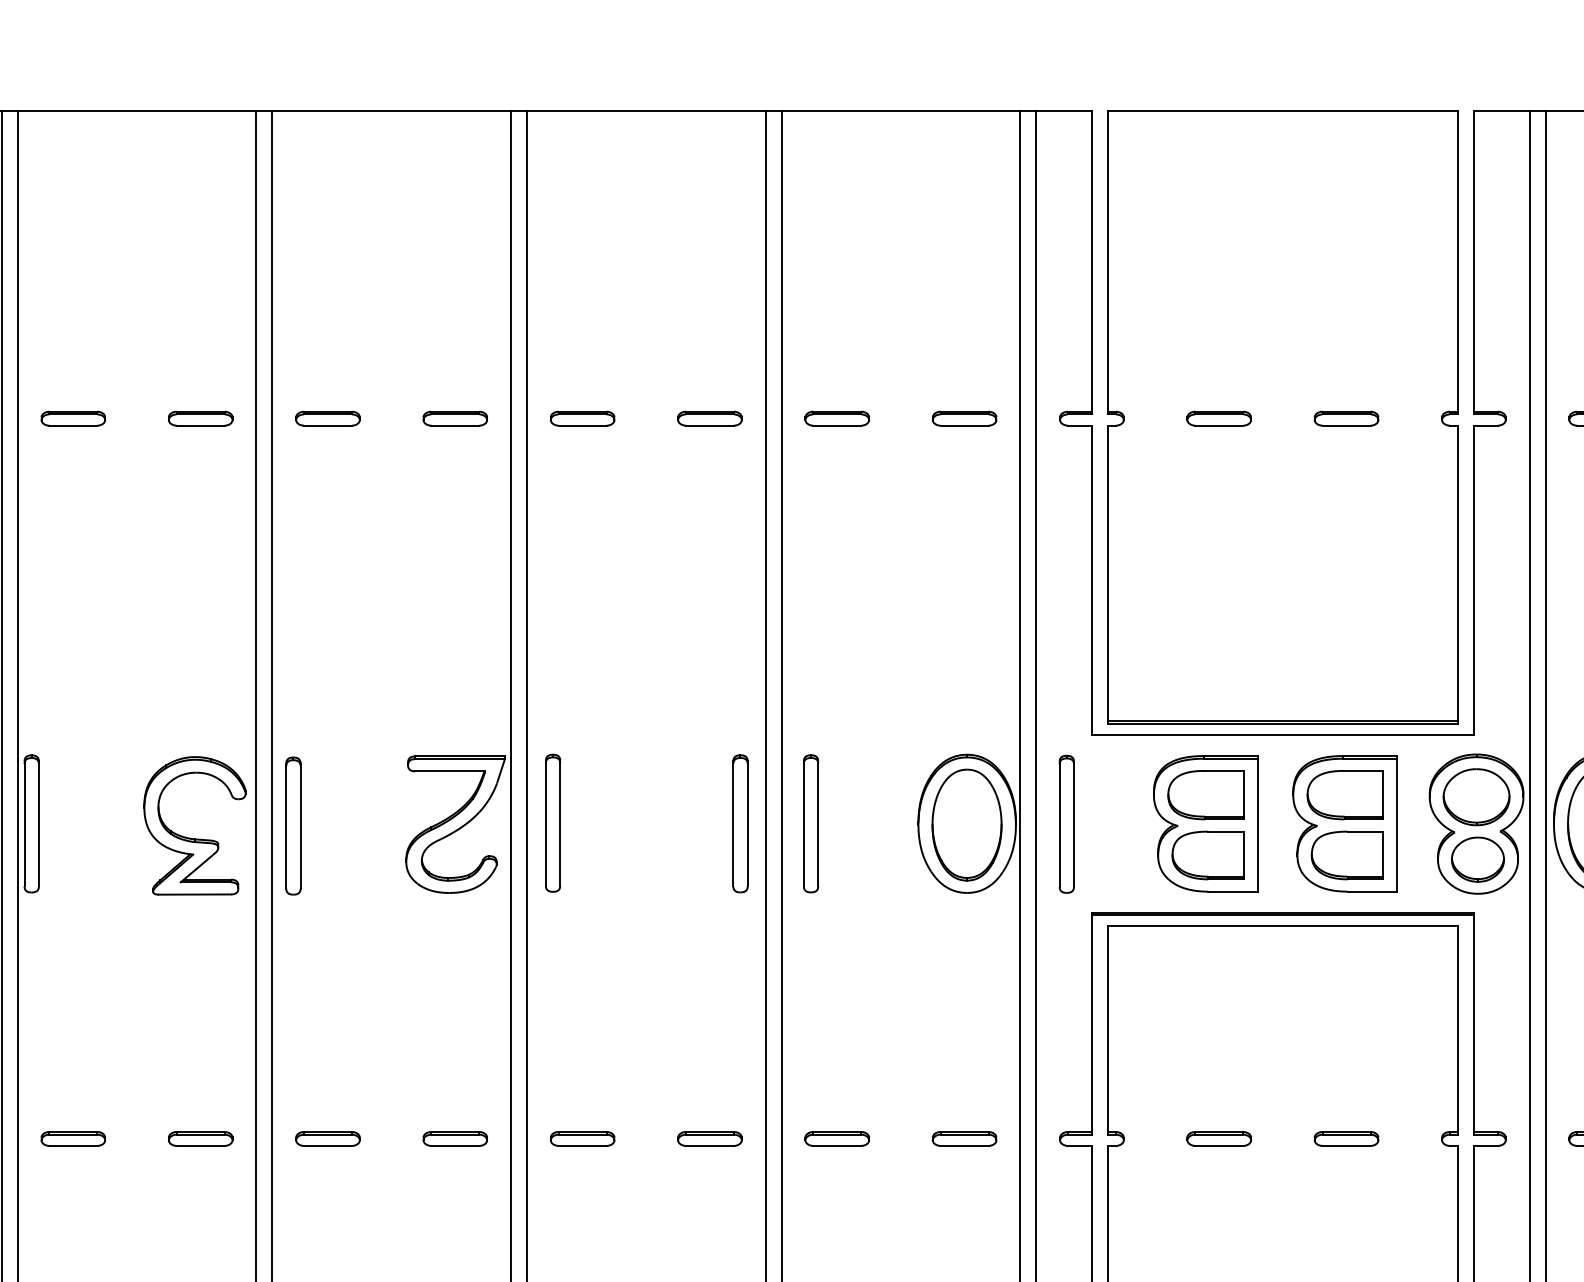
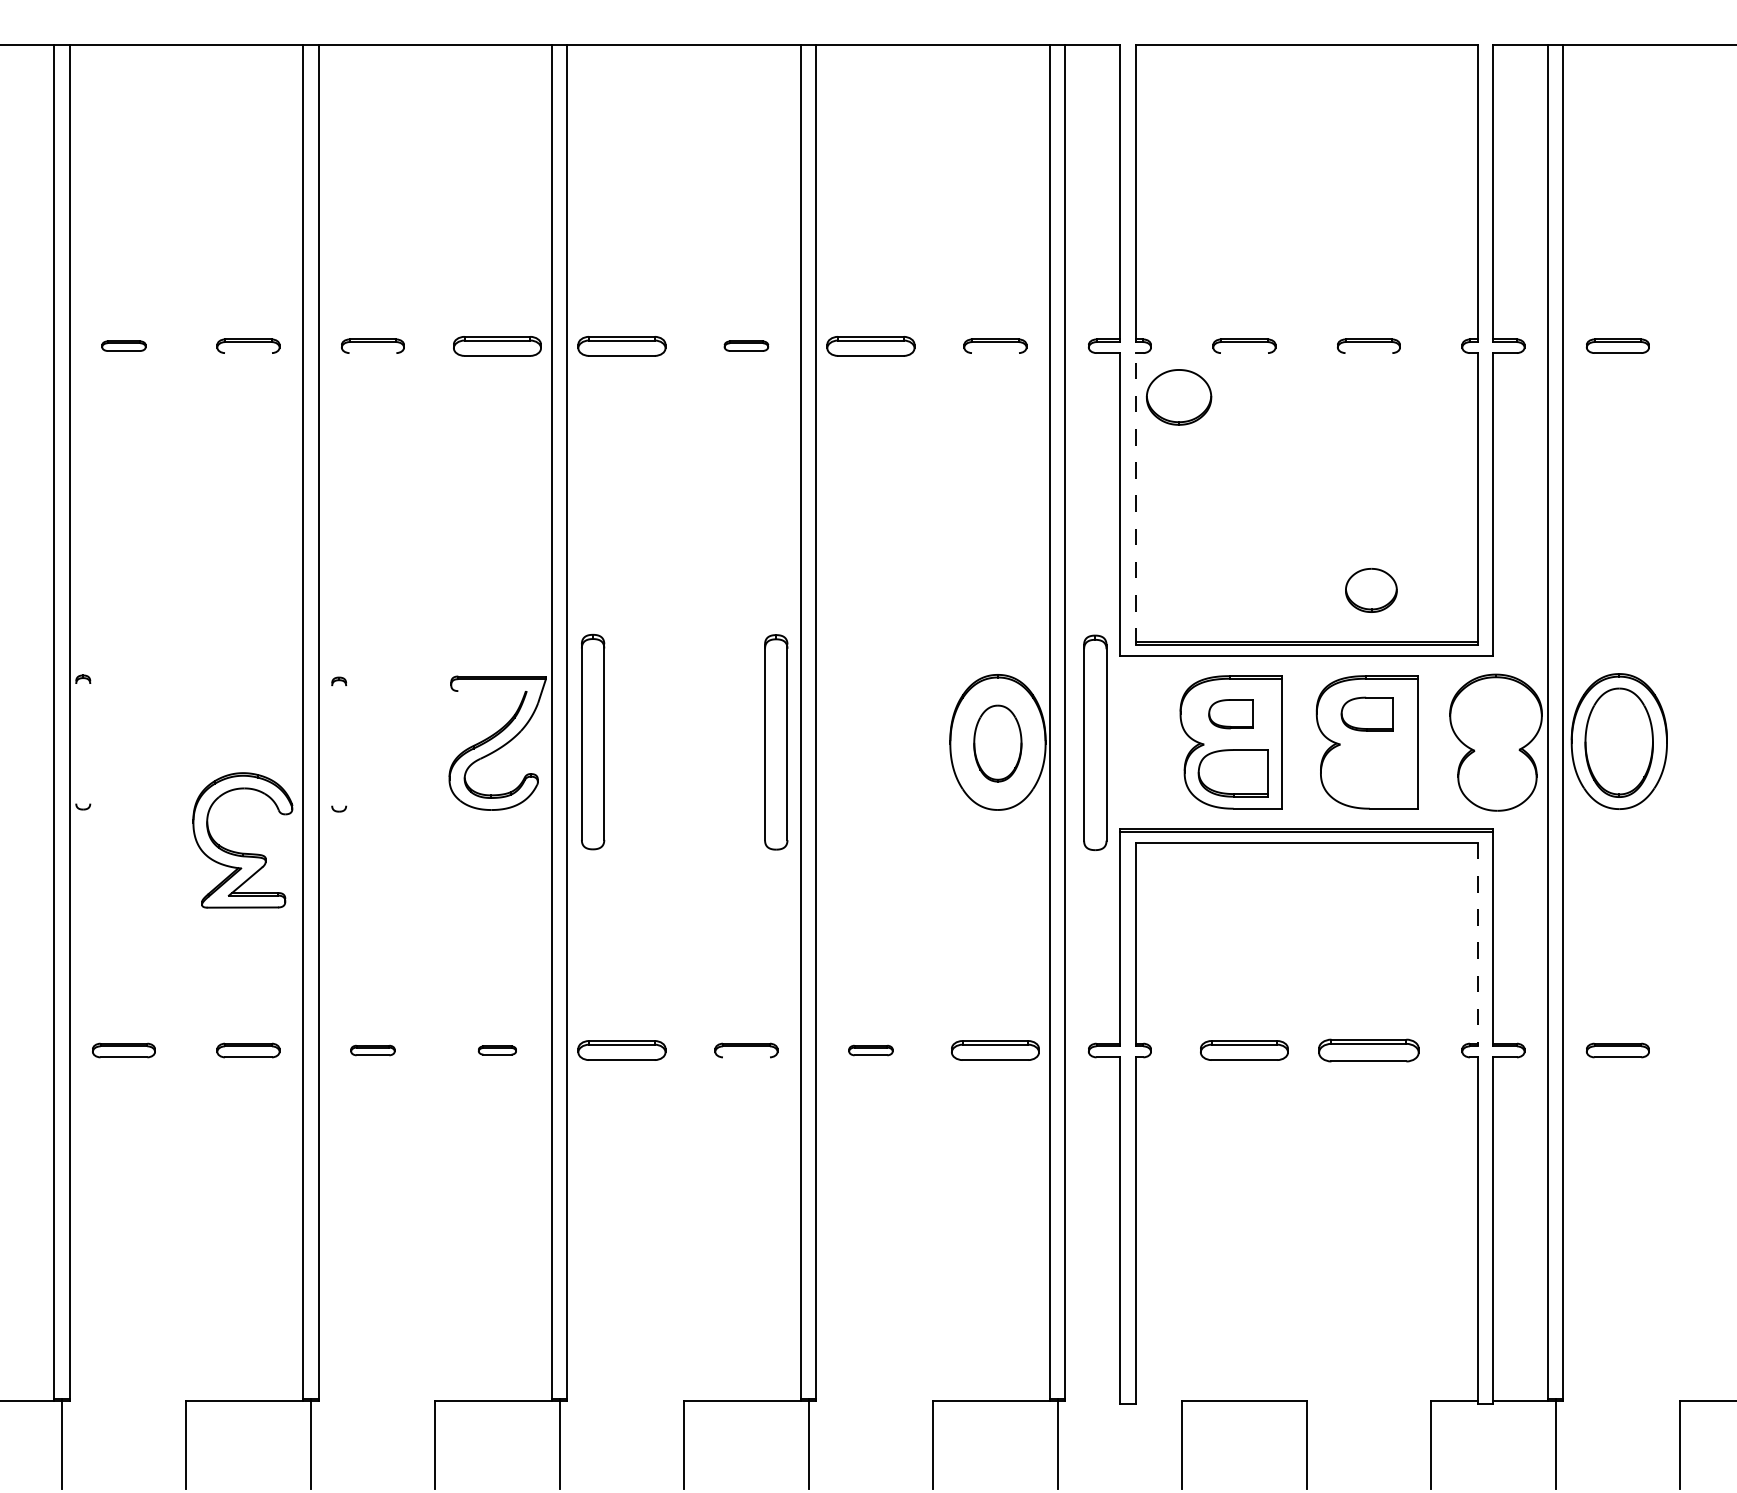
part: (72, 417) -> (123, 345), size x0.7
part: (455, 417) -> (497, 345), size x1.4
part: (582, 417) -> (621, 345), size x1.4
part: (710, 417) -> (746, 345), size x0.7
part: (836, 417) -> (870, 345), size x1.4
line: (200, 426) -> (248, 353), removed
line: (327, 426) -> (372, 353), removed
line: (964, 426) -> (995, 353), removed
line: (1219, 426) -> (1244, 353), removed
line: (1346, 426) -> (1368, 353), removed
line: (1107, 574) -> (1135, 498), solid -> dashed
line: (450, 771) -> (492, 691), removed
part: (1205, 794) -> (1230, 713), size x0.6
part: (1344, 794) -> (1366, 713), size x0.7
part: (1477, 797) -> (1179, 397), moved
part: (552, 822) -> (592, 741), size x1.6
line: (24, 823) -> (76, 742), removed
line: (39, 823) -> (90, 742), removed
part: (740, 823) -> (776, 742), size x1.6
part: (811, 823) -> (845, 742), removed
part: (1066, 823) -> (1095, 742), size x1.6
part: (966, 824) -> (997, 743), size x0.7
line: (286, 825) -> (332, 744), removed
line: (300, 825) -> (346, 744), removed
part: (194, 838) -> (242, 852), moved
part: (1347, 855) -> (1369, 773), removed
part: (1478, 859) -> (1371, 590), moved
line: (1457, 1030) -> (1477, 944), solid -> dashed
part: (327, 1138) -> (372, 1050), size x0.7
part: (455, 1138) -> (497, 1050), size x0.6
part: (582, 1138) -> (621, 1050), size x1.4
part: (836, 1138) -> (870, 1050), size x0.7
part: (964, 1138) -> (995, 1050), size x1.4
part: (1219, 1138) -> (1244, 1050), size x1.4
part: (1346, 1138) -> (1368, 1050), size x1.6
line: (710, 1146) -> (746, 1057), removed

